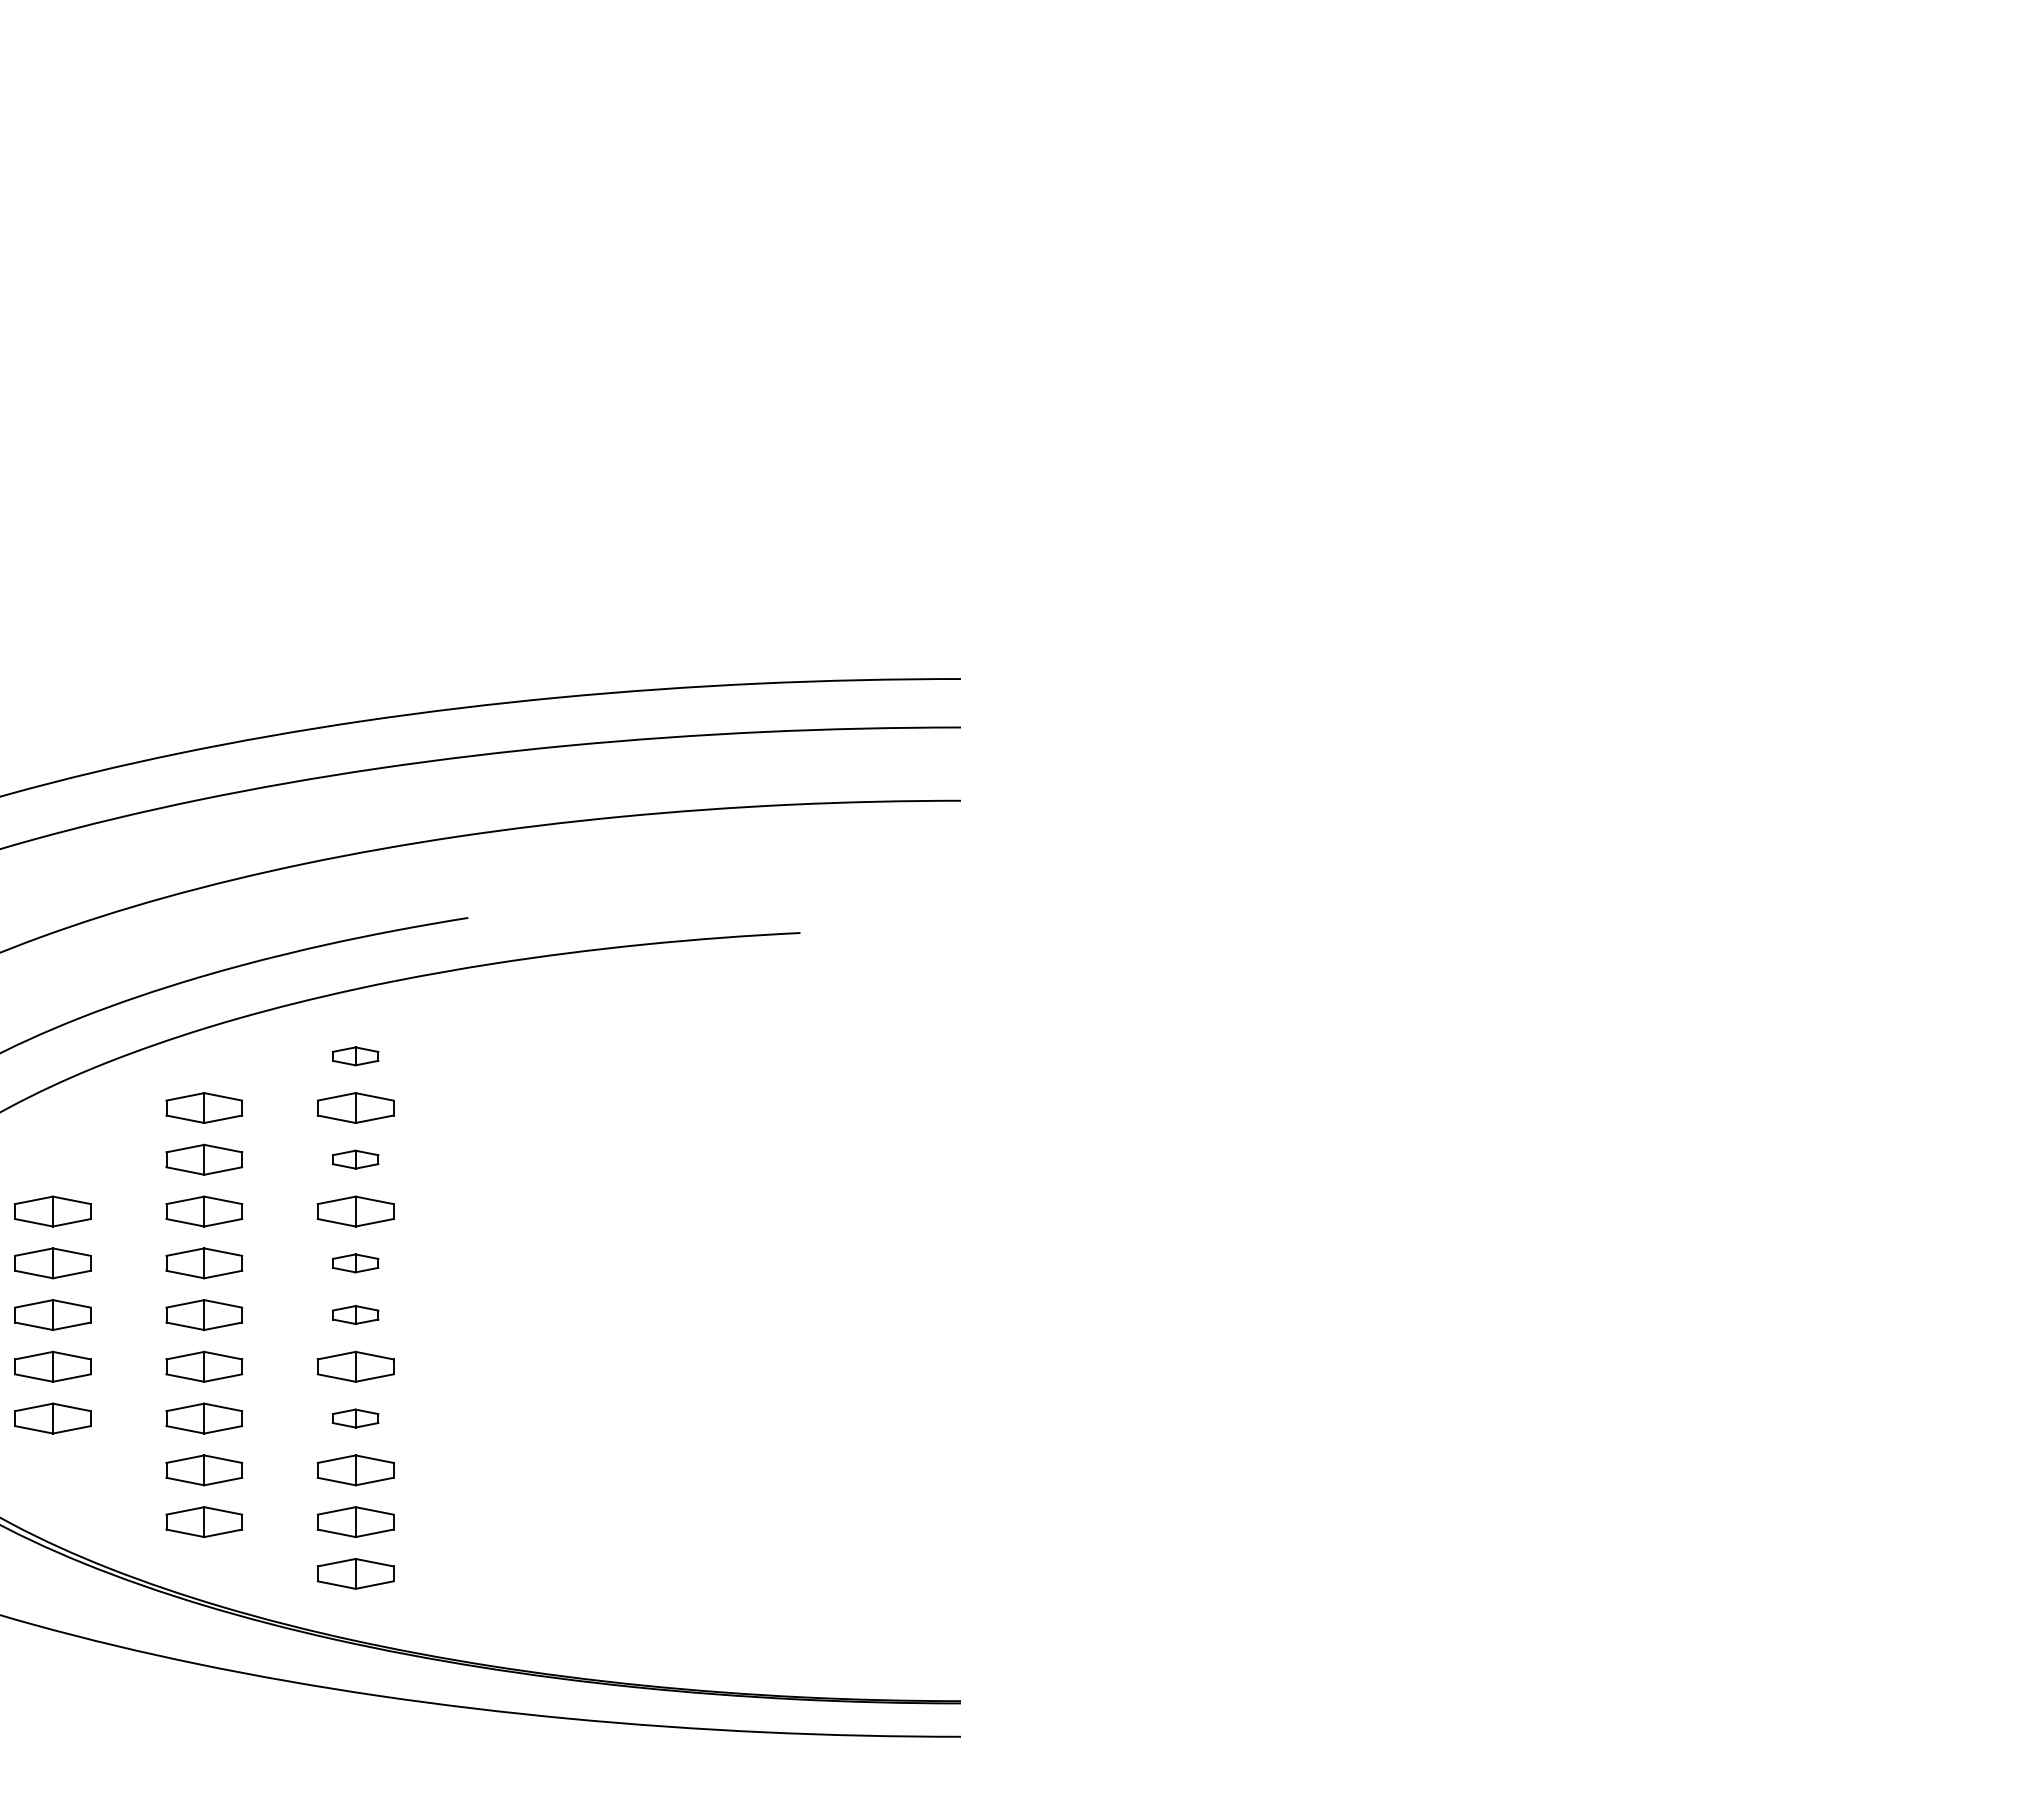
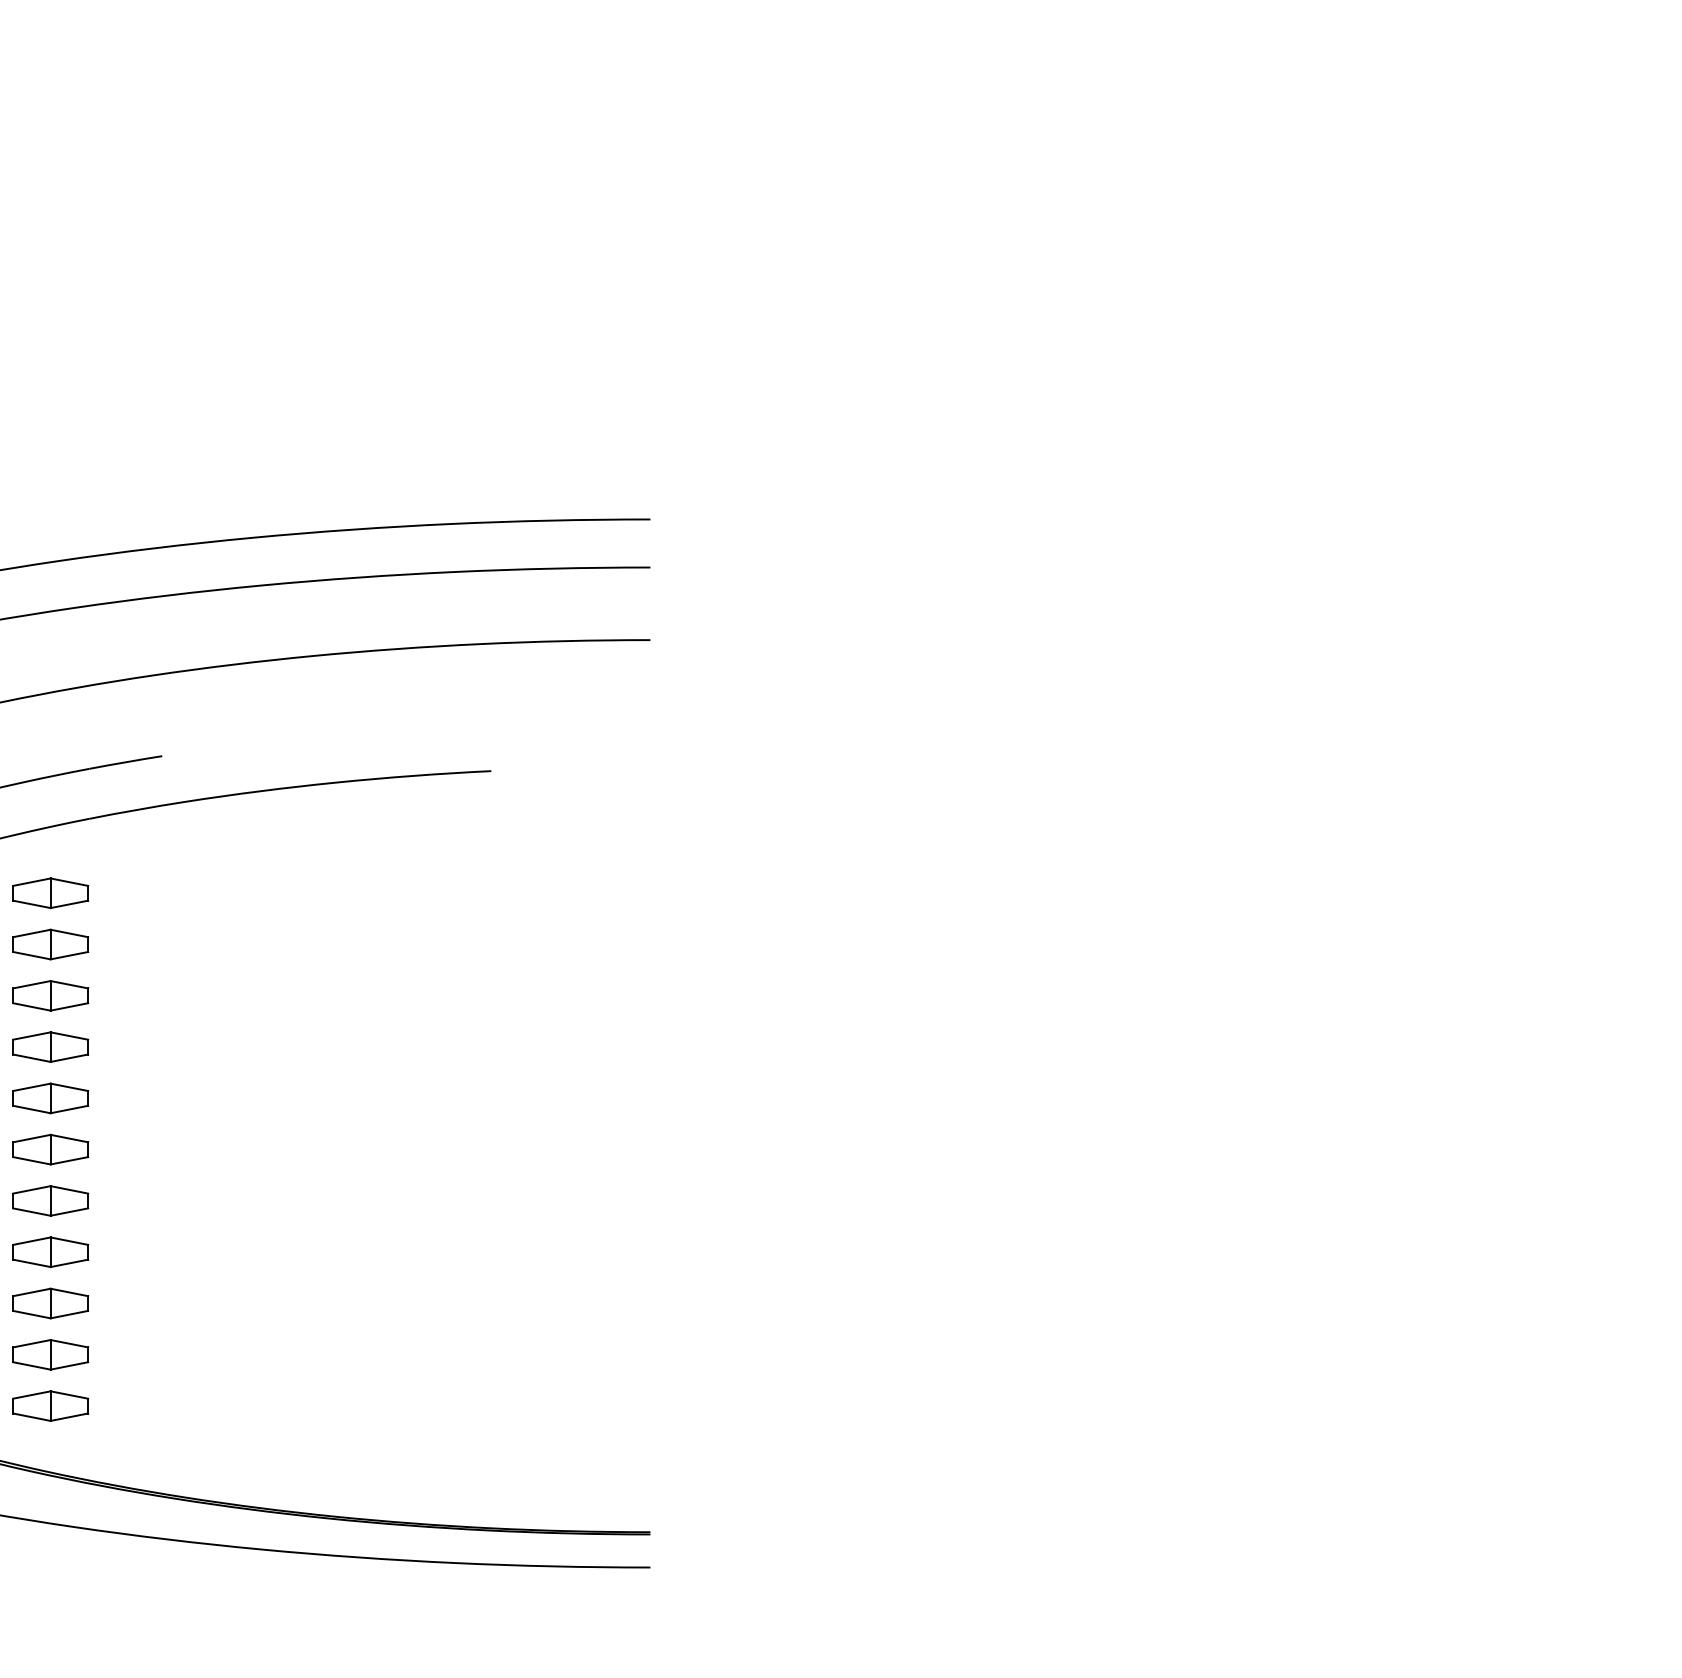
part: (355, 1056) -> (50, 893), size x1.67
part: (355, 1159) -> (50, 995), size x1.67
part: (355, 1263) -> (50, 1098), size x1.67
part: (355, 1314) -> (50, 1149), size x1.67
part: (355, 1418) -> (50, 1252), size x1.67

